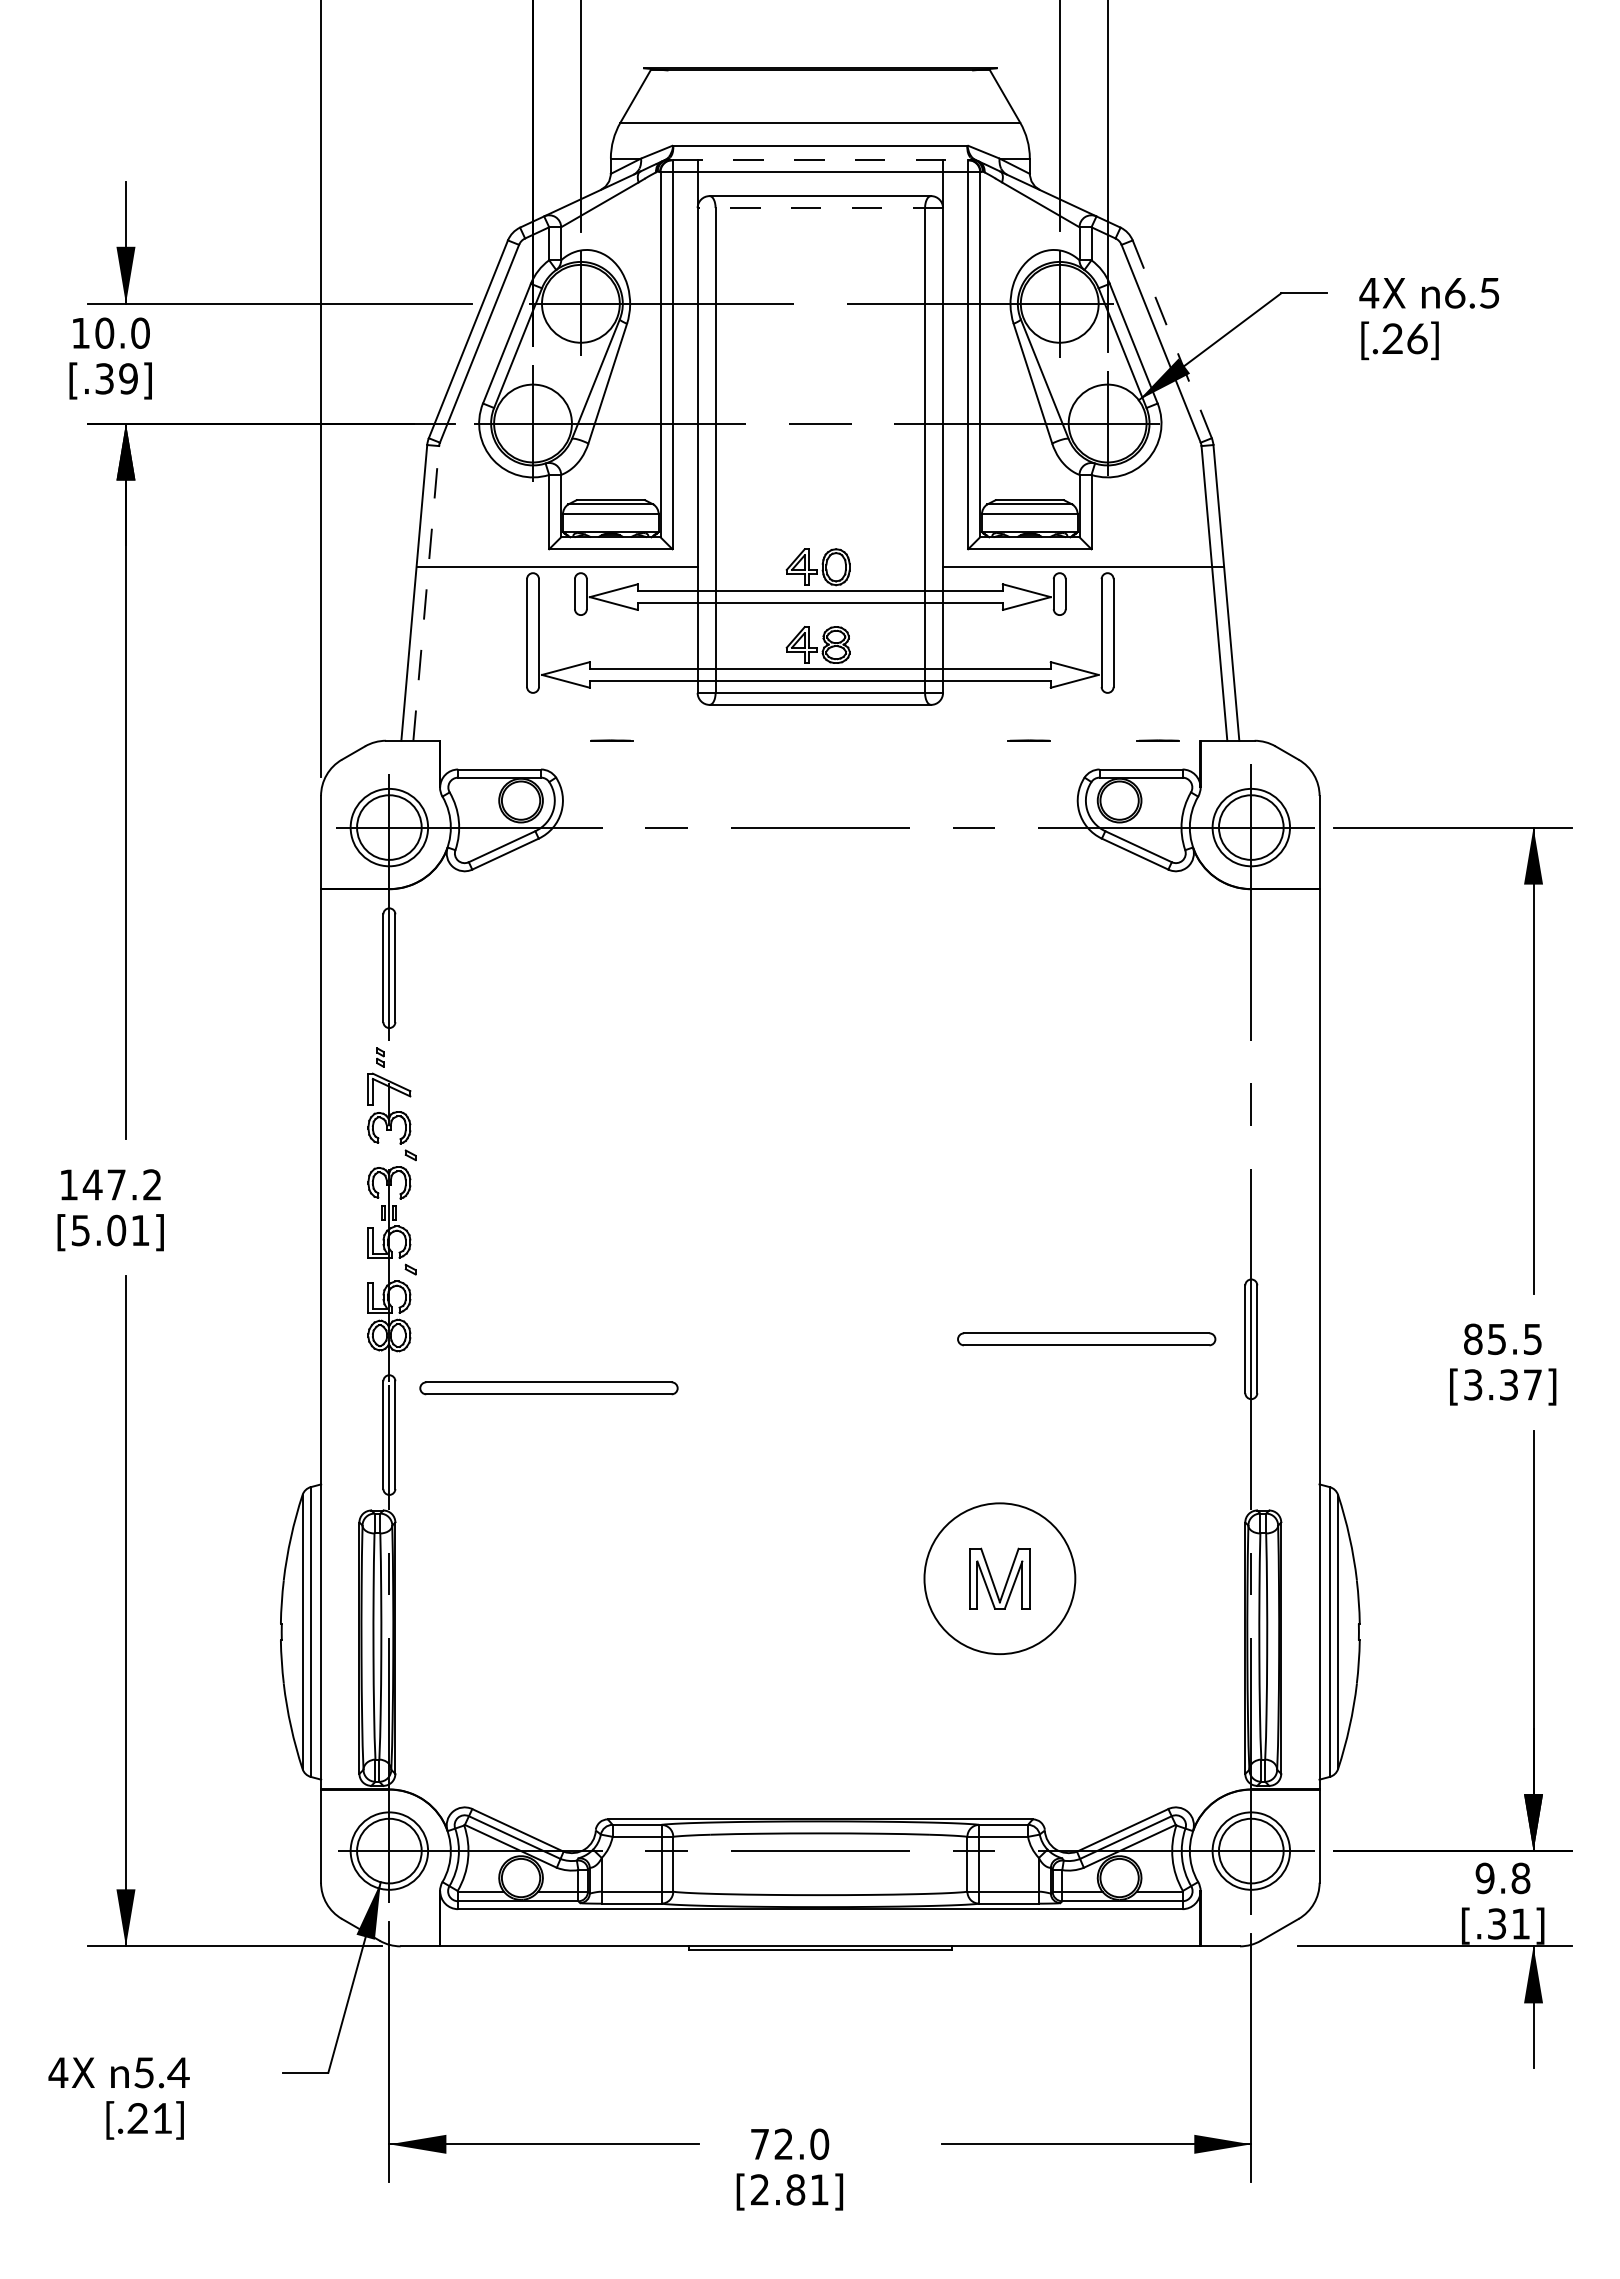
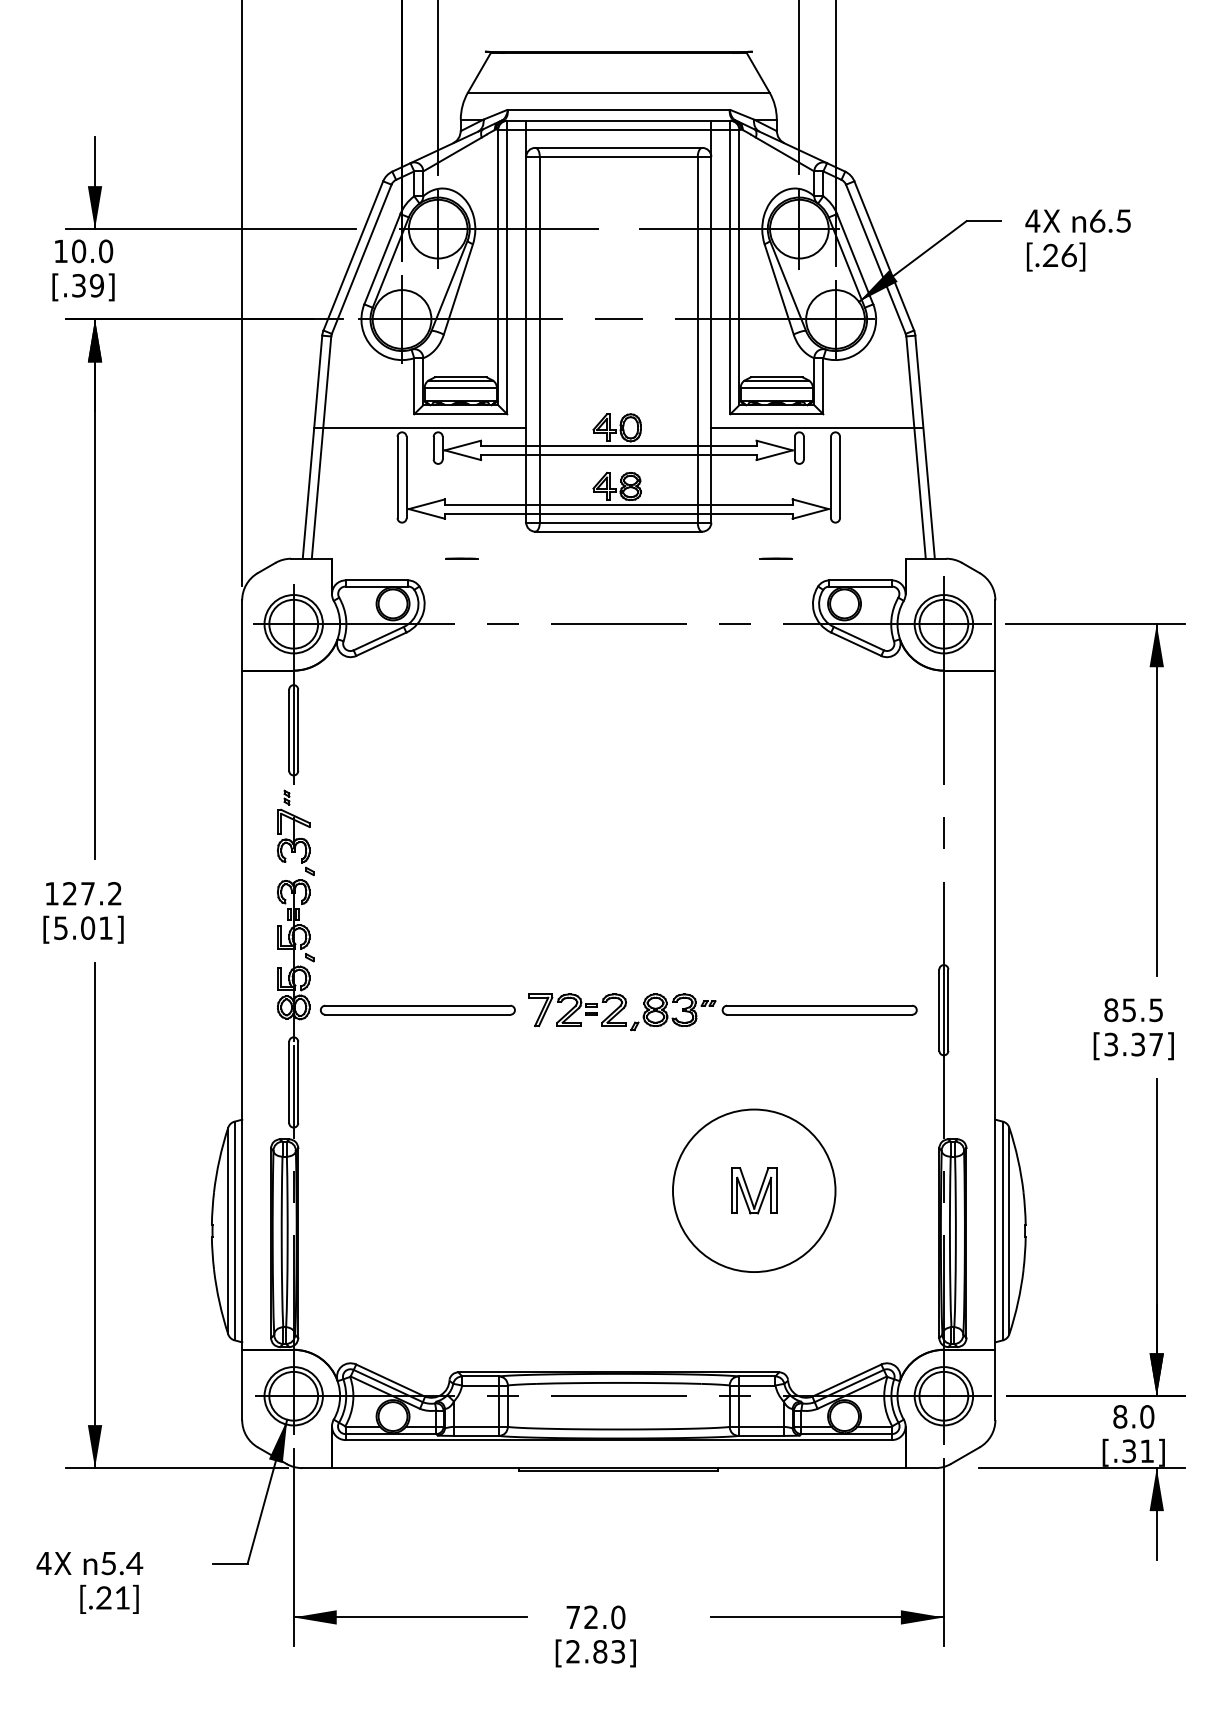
line: (820, 160) -> (618, 121), dashed -> solid
line: (820, 208) -> (618, 157), dashed -> solid
line: (1172, 339) -> (884, 256), dashed -> solid
line: (426, 593) -> (321, 447), dashed -> solid
line: (1157, 740) -> (873, 558), removed
text: (92, 1184) -> (69, 893), 147.2 -> 127.2
part: (824, 1341) -> (621, 1011), added
part: (548, 1388) -> (417, 1010), moved
circle: (999, 1578) -> (753, 1190), size x1.43
text: (1502, 1878) -> (1133, 1416), 9.8 -> 8.0
text: (819, 2189) -> (618, 1651), [2.81] -> [2.83]

